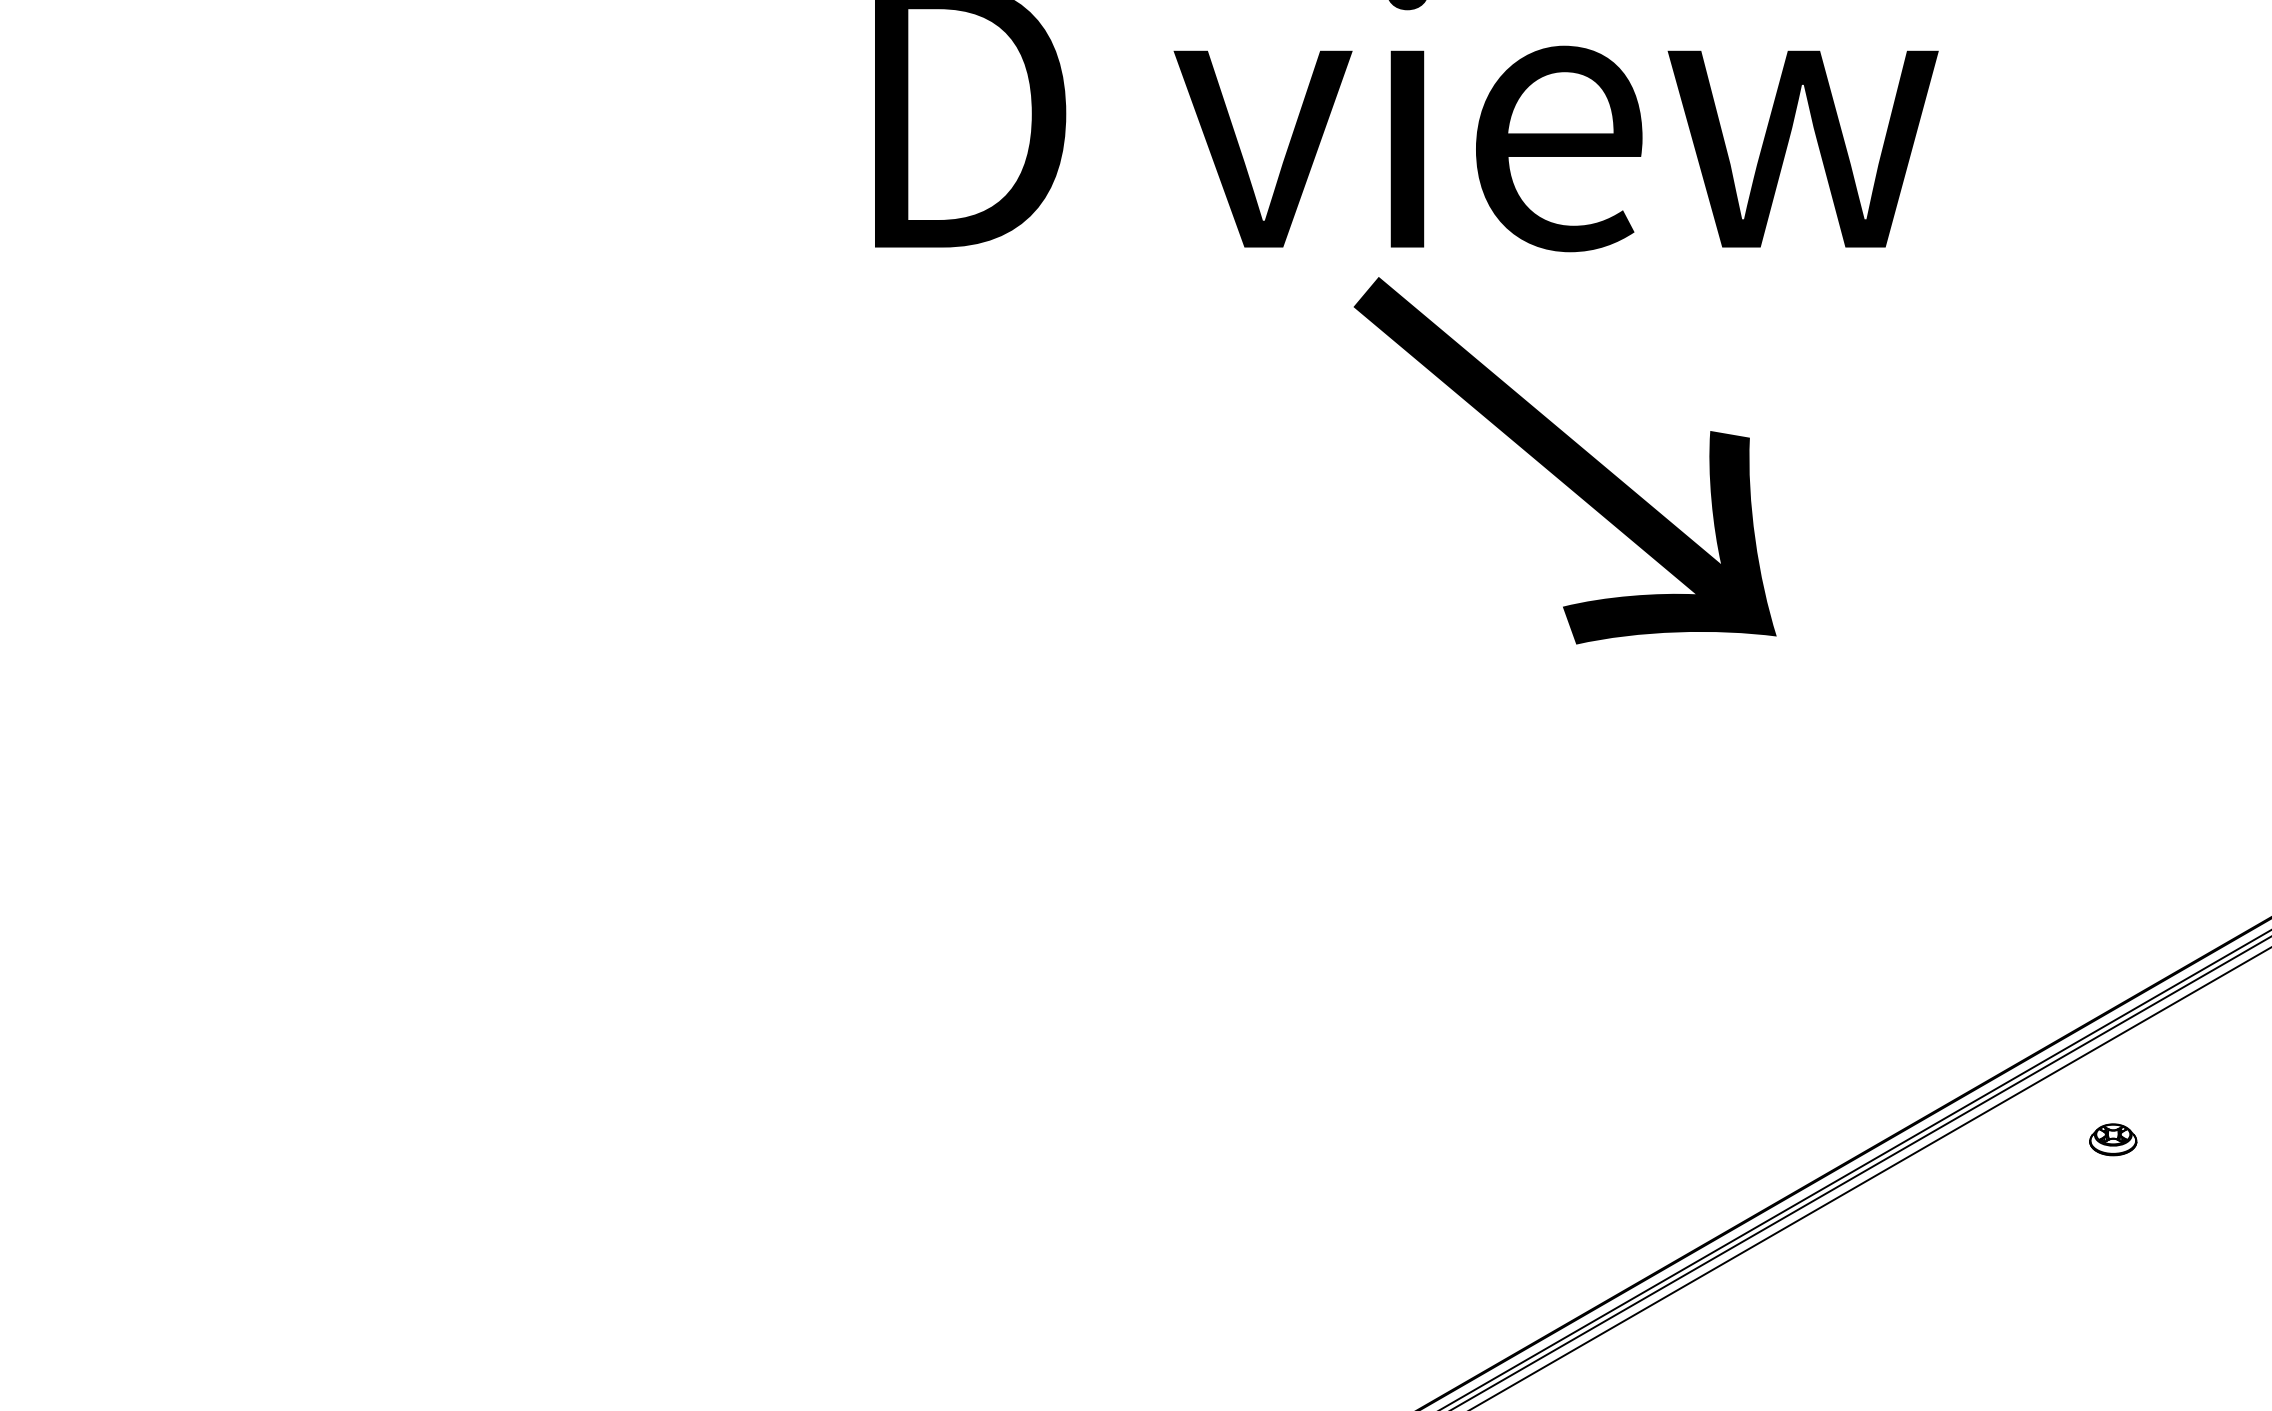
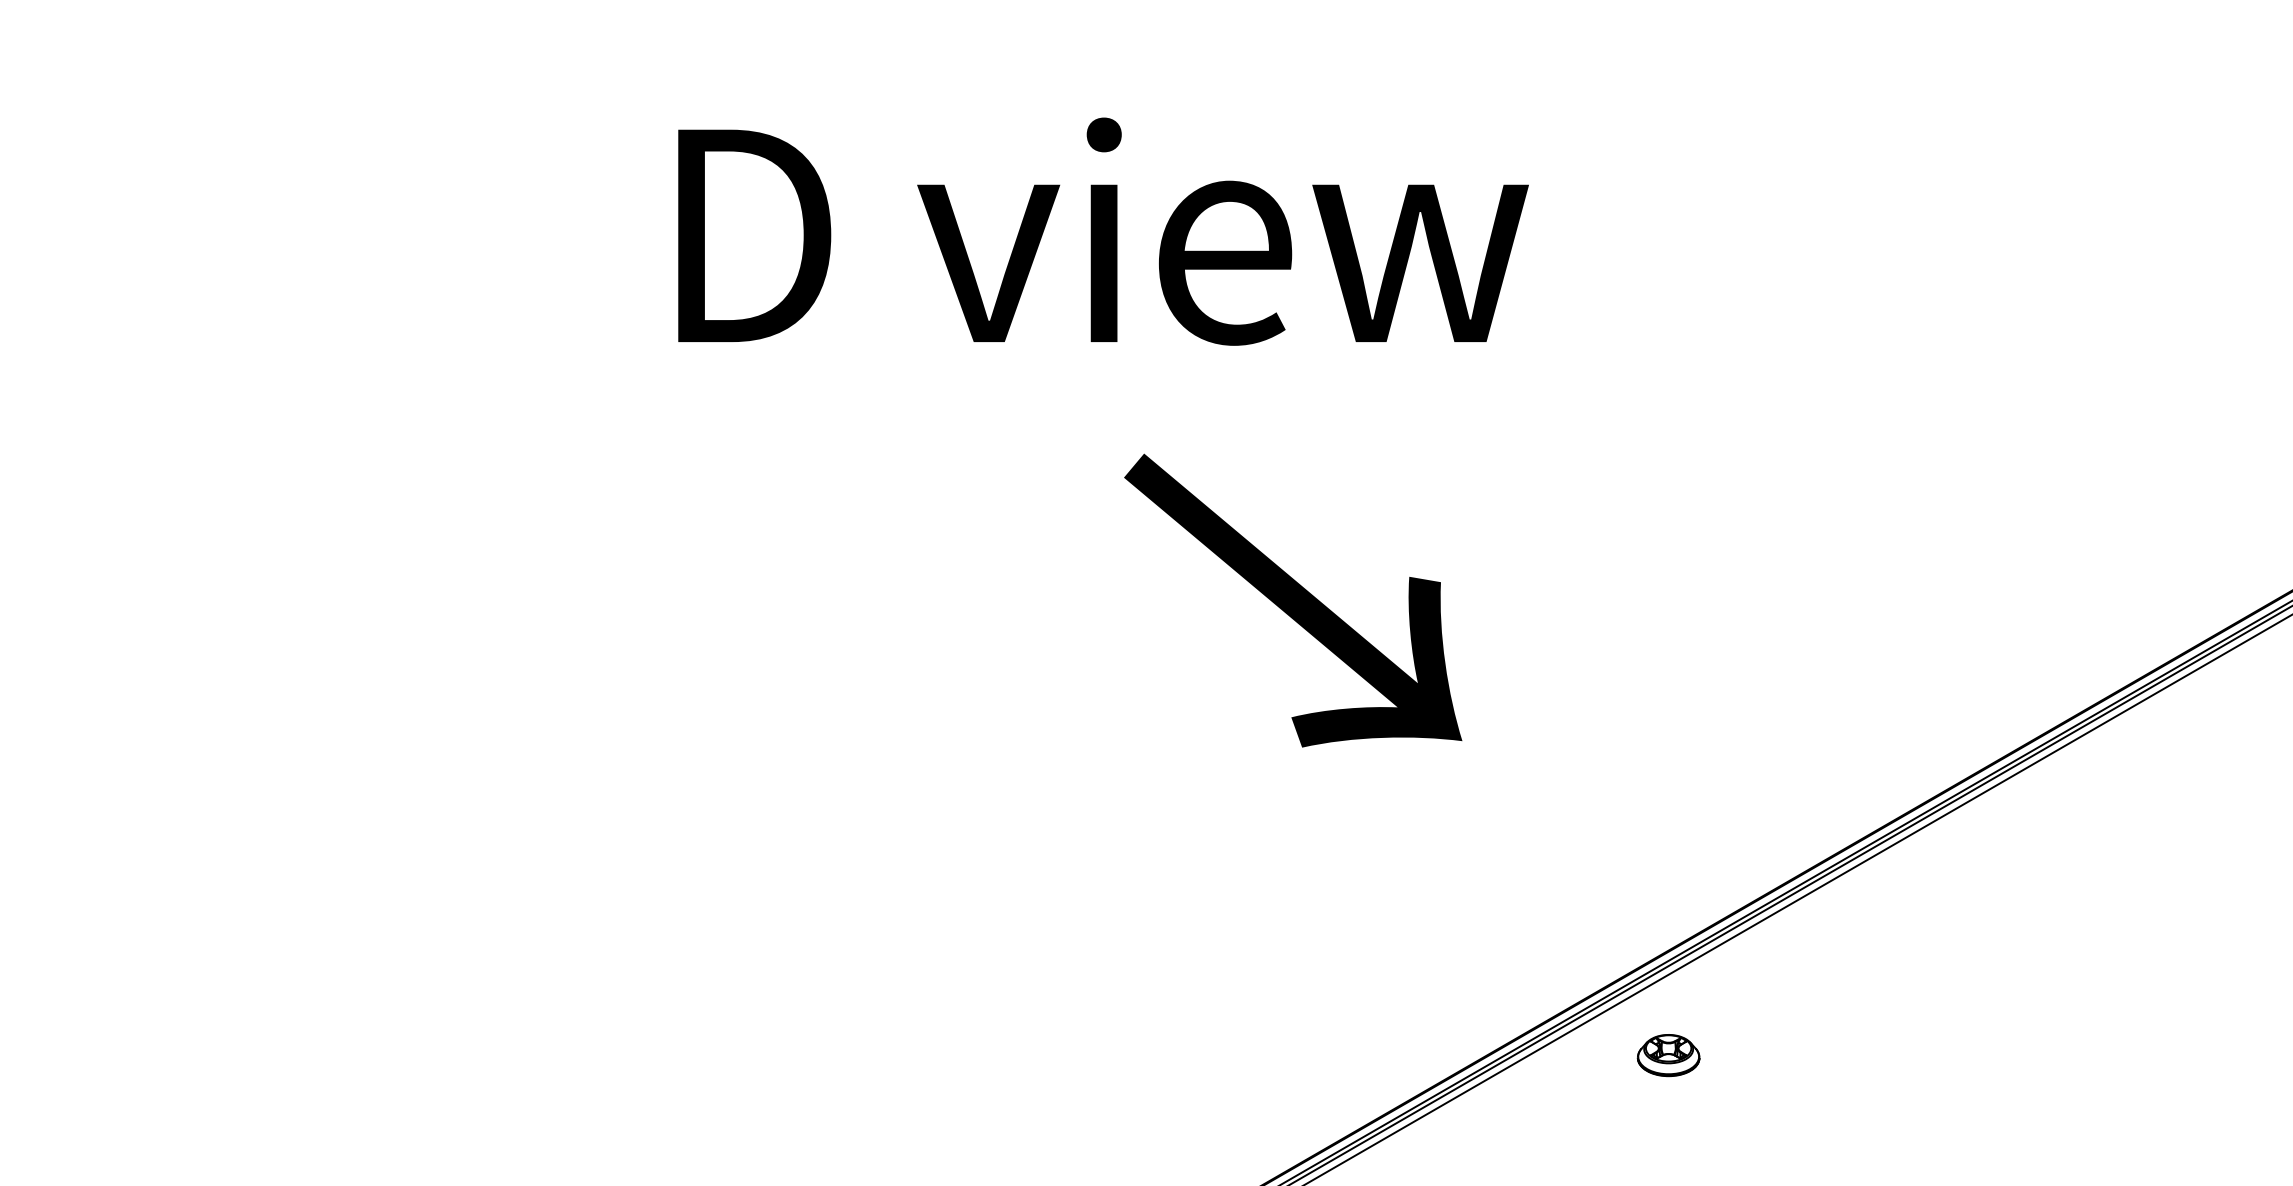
text: (1565, 460) -> (1293, 600), moved
part: (2113, 1139) -> (1668, 1055), size x1.67

